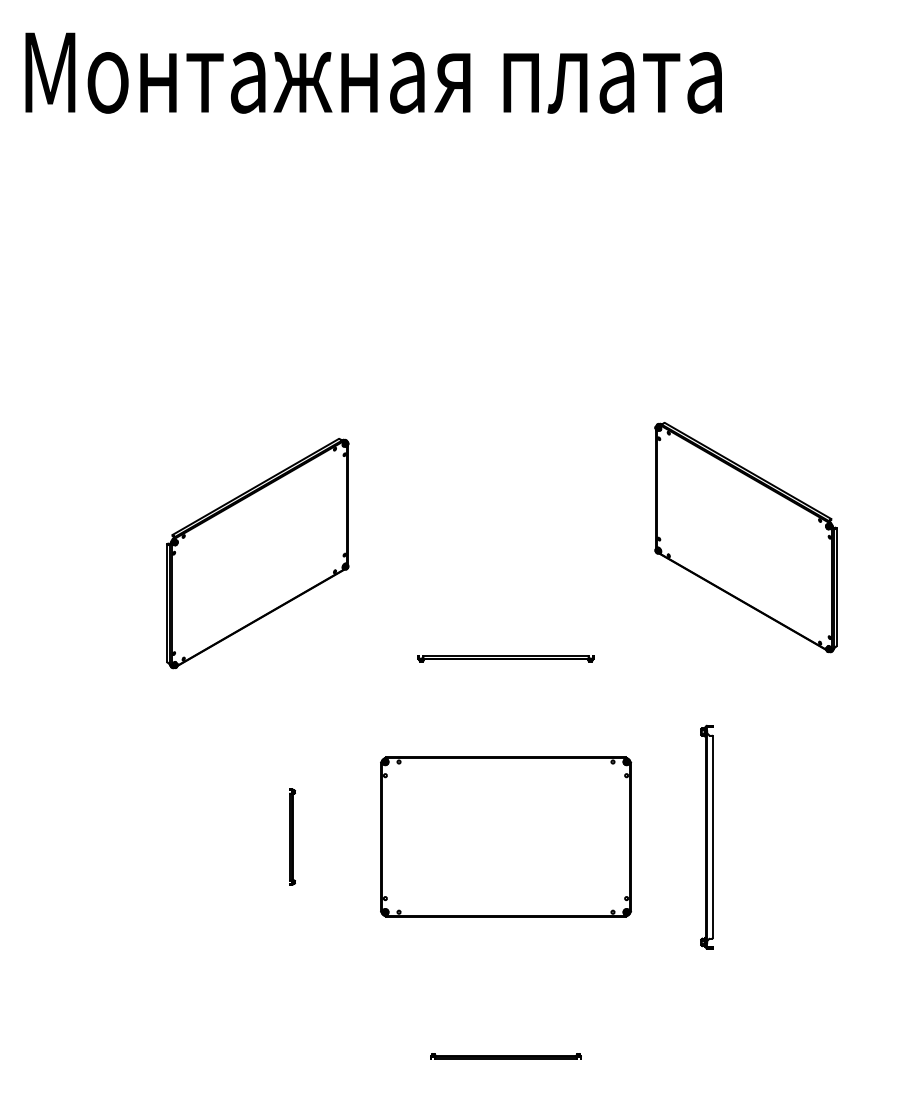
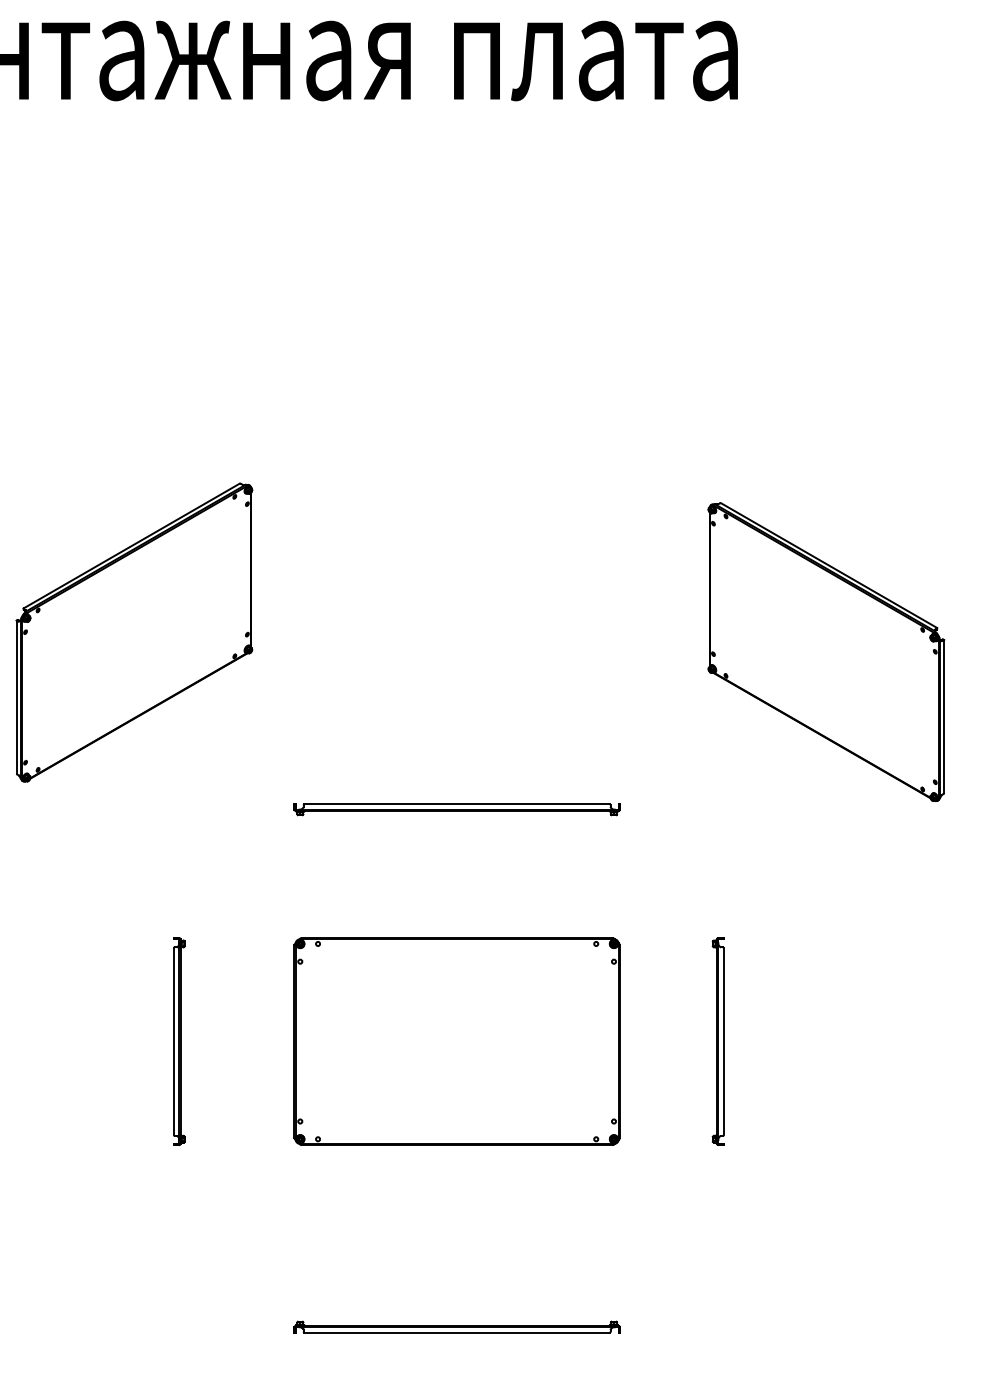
part: (745, 537) -> (825, 652), moved
part: (257, 553) -> (134, 632), moved
part: (505, 658) -> (456, 809), size x1.43
part: (292, 836) -> (179, 1040), size x1.67
part: (706, 836) -> (717, 1040), size x0.71
part: (505, 1056) -> (456, 1326), size x1.67

